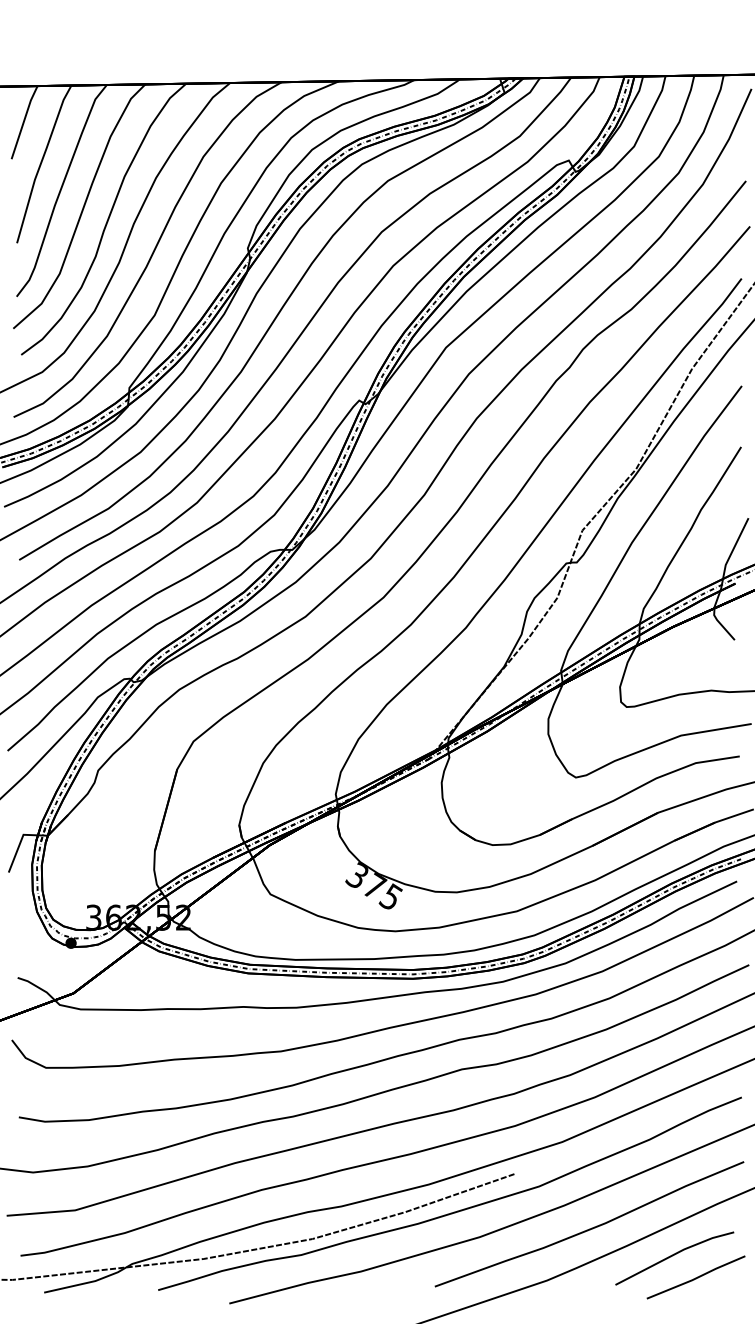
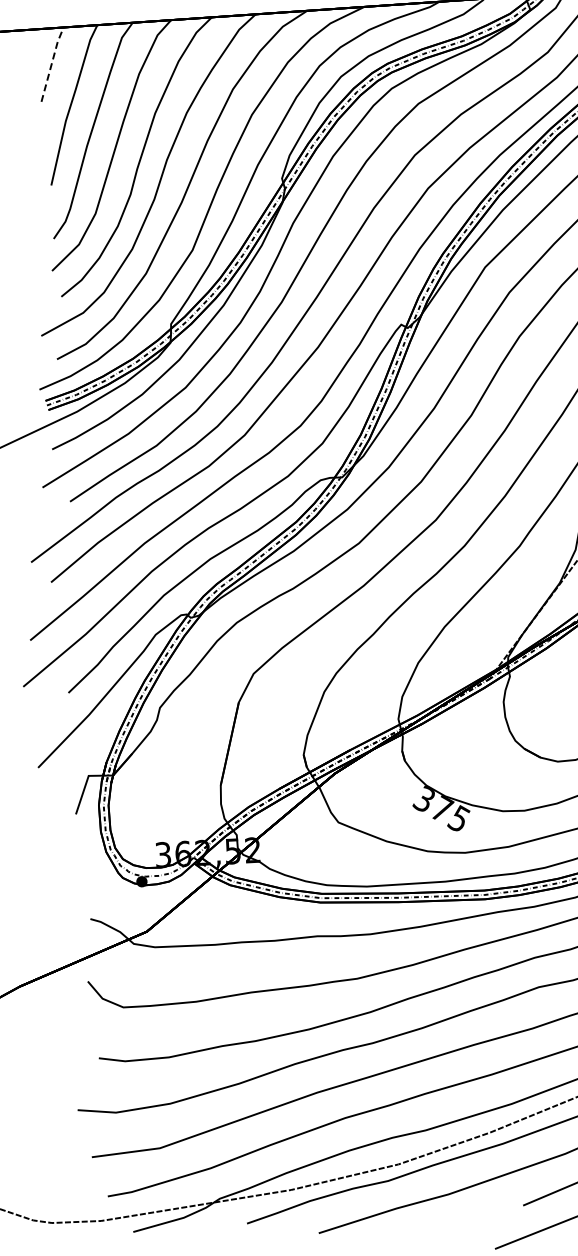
line: (24, 121) -> (52, 63), solid -> dashed

